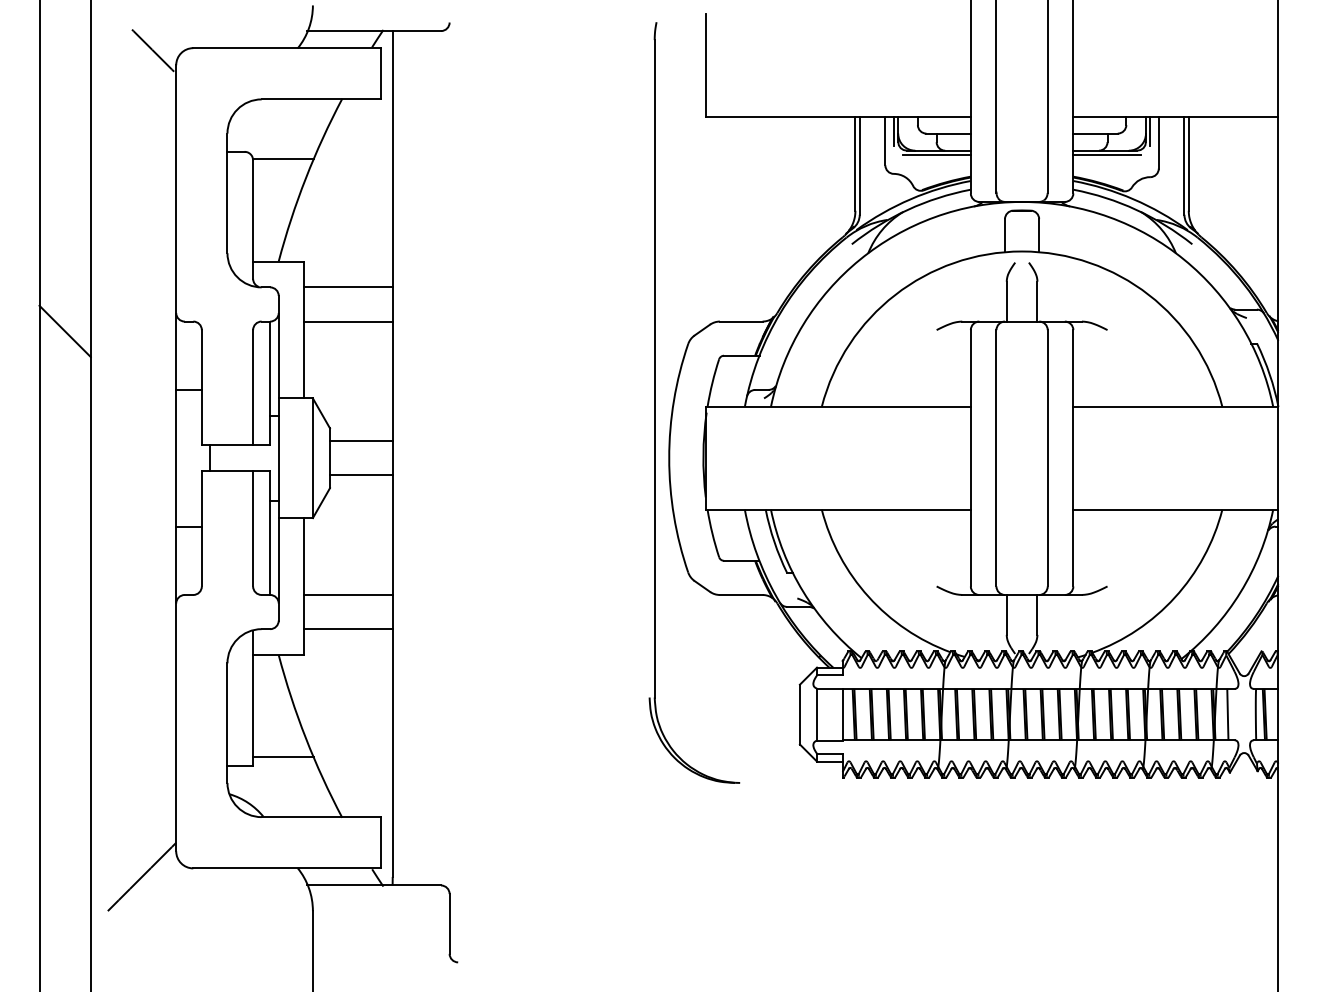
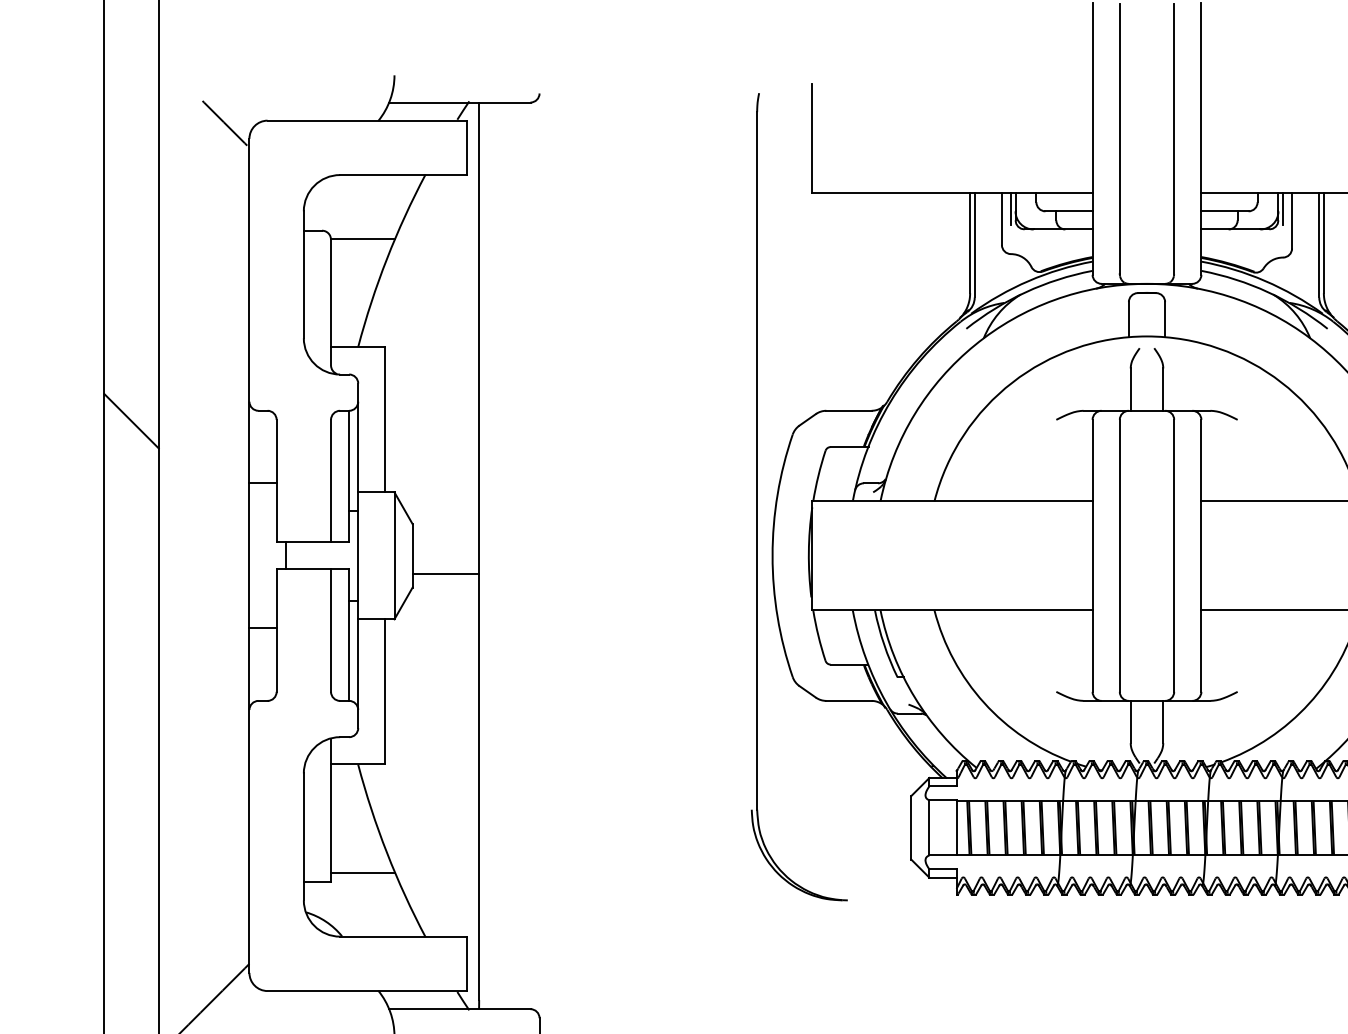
line: (936, 154) -> (1056, 233), removed
line: (1107, 154) -> (1237, 233), removed
line: (348, 287) -> (432, 374), removed
line: (348, 321) -> (432, 410), removed
line: (361, 441) -> (446, 538), removed
line: (348, 594) -> (432, 700), removed
line: (348, 629) -> (432, 737), removed

